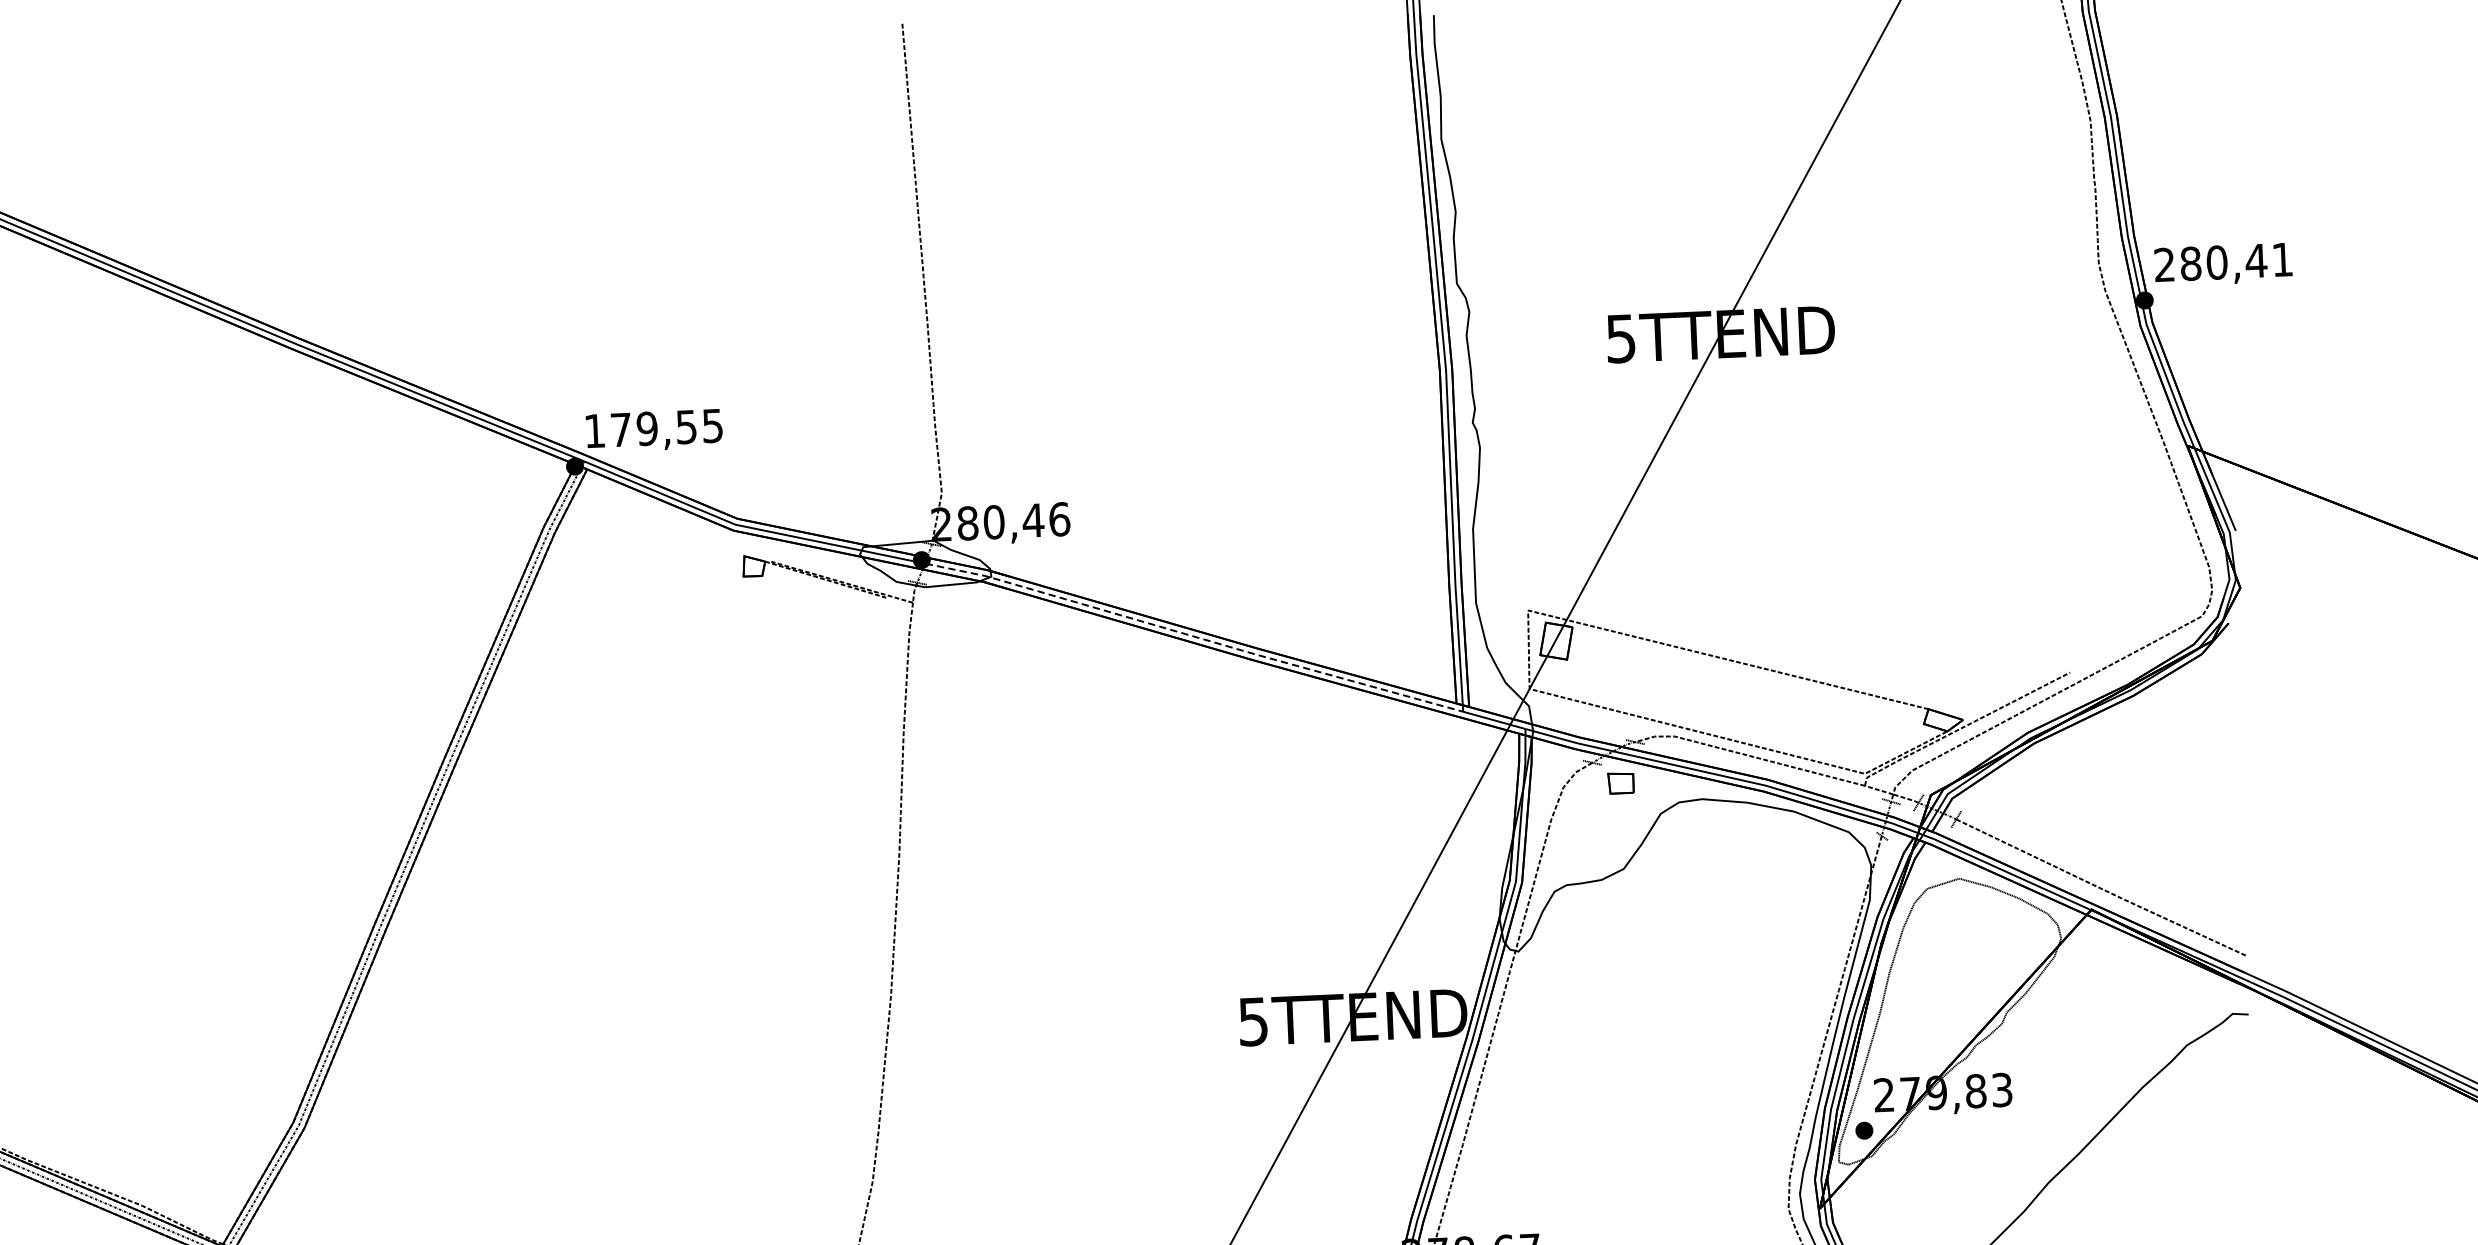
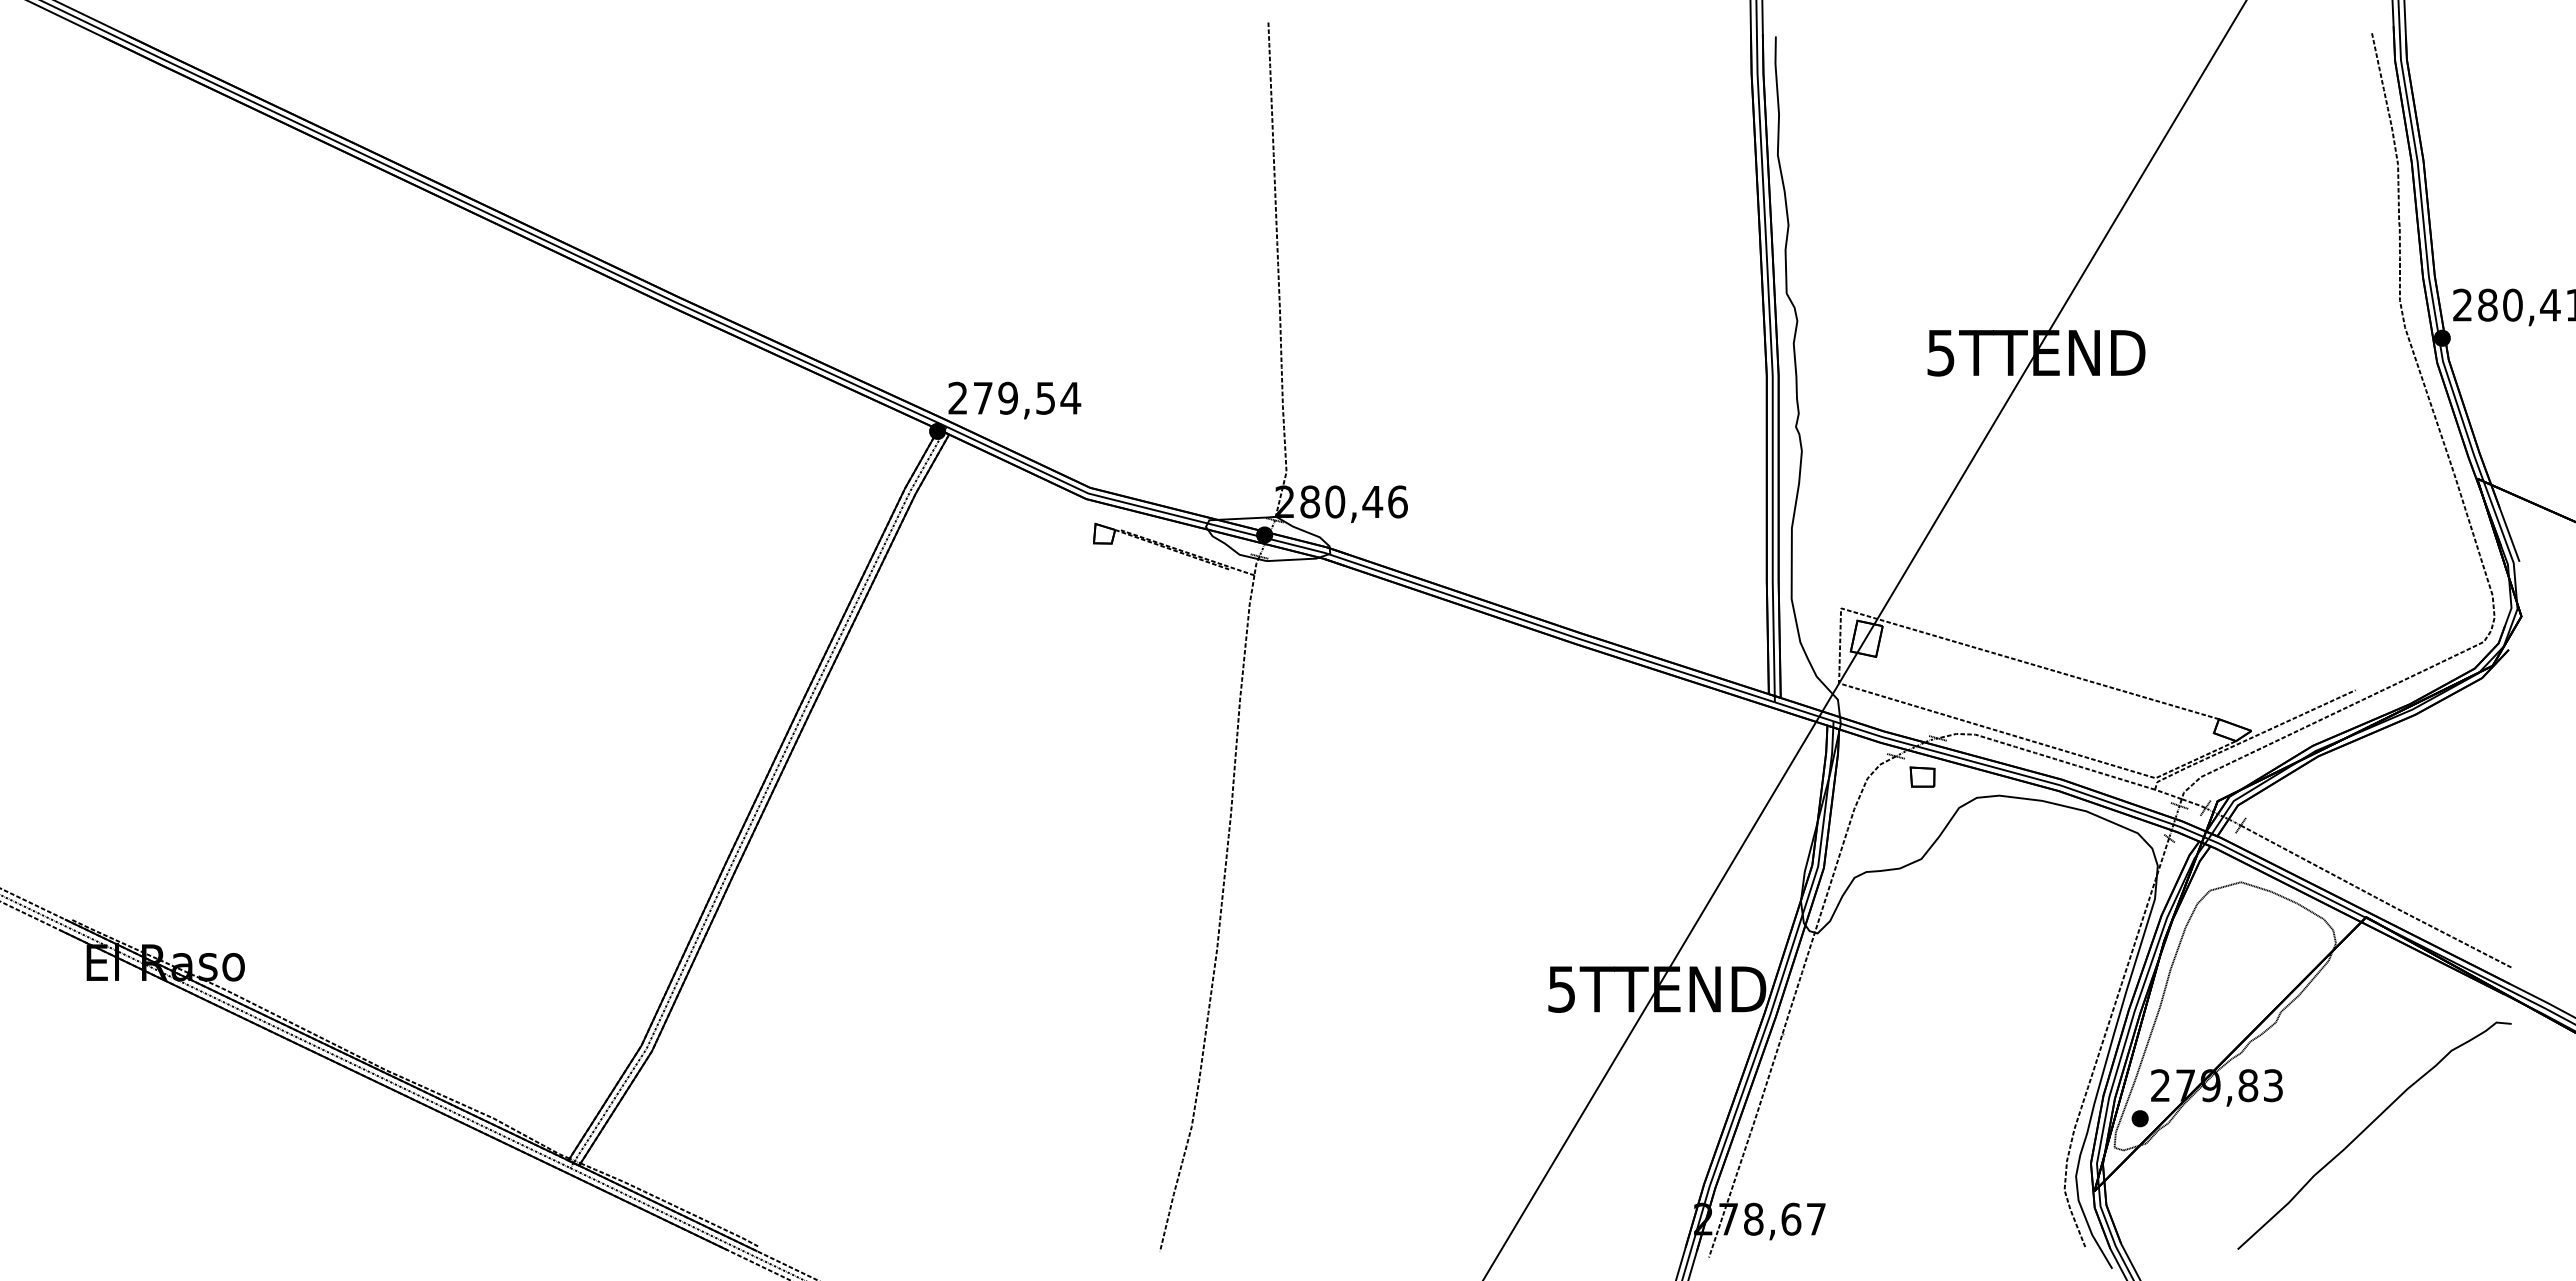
text: (653, 427) -> (1014, 397), 179,55 -> 279,54
line: (1190, 634) -> (1517, 617), dashed -> solid

